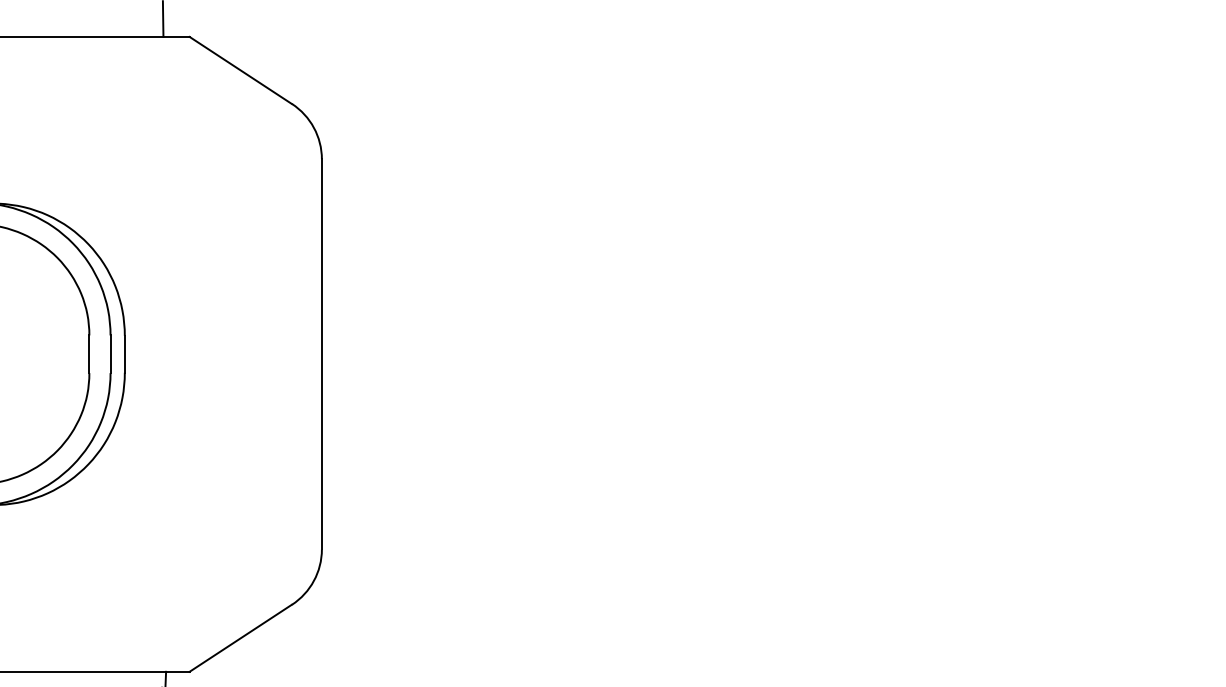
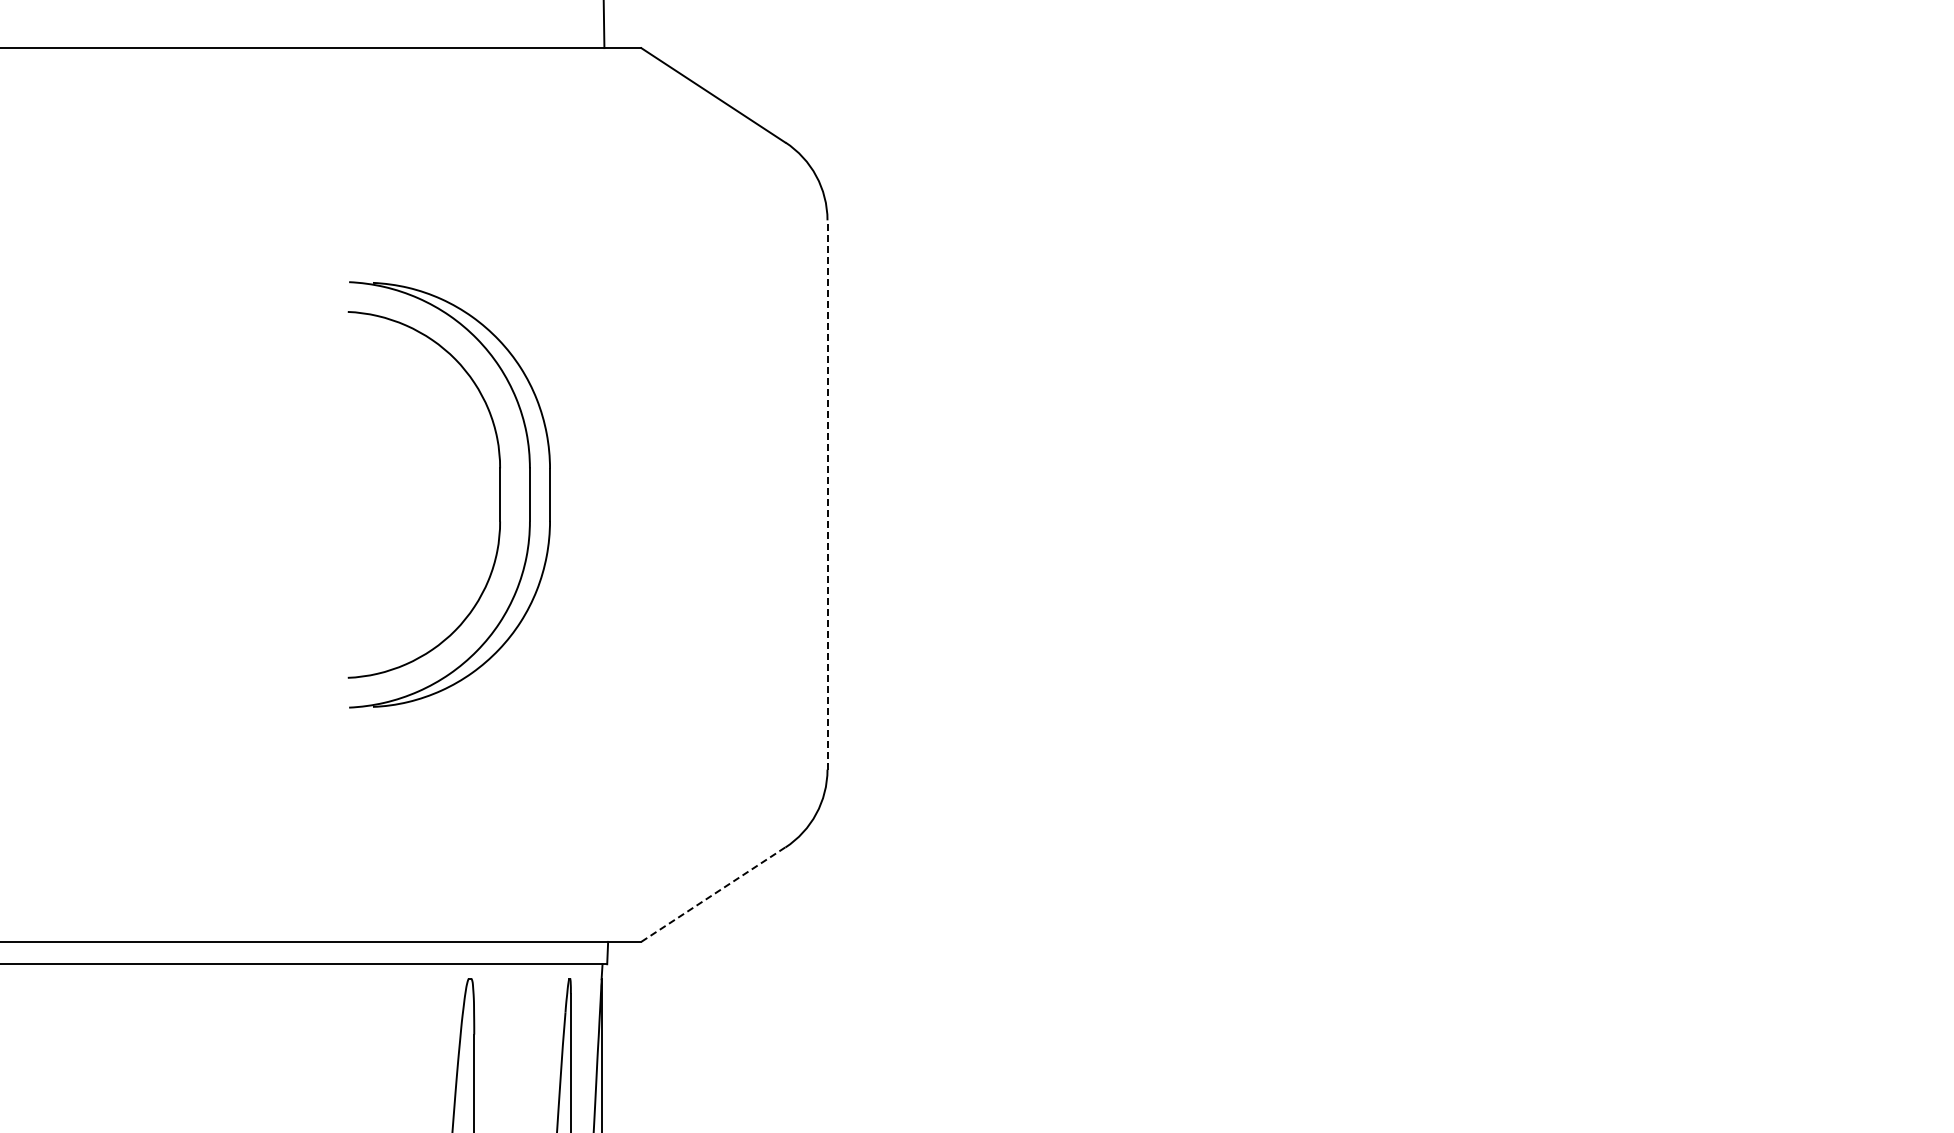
line: (321, 354) -> (827, 495), solid -> dashed
line: (240, 638) -> (712, 894), solid -> dashed

